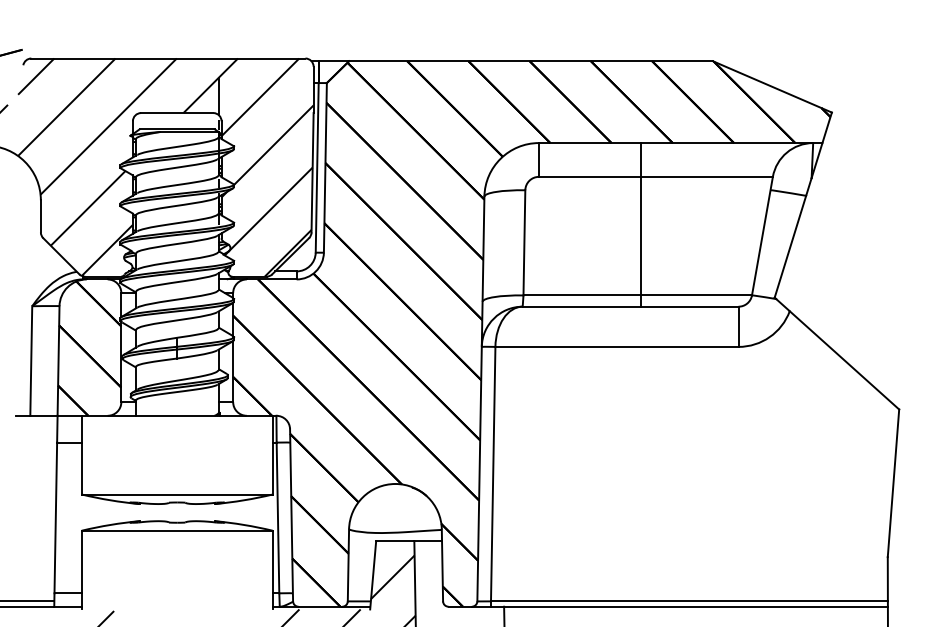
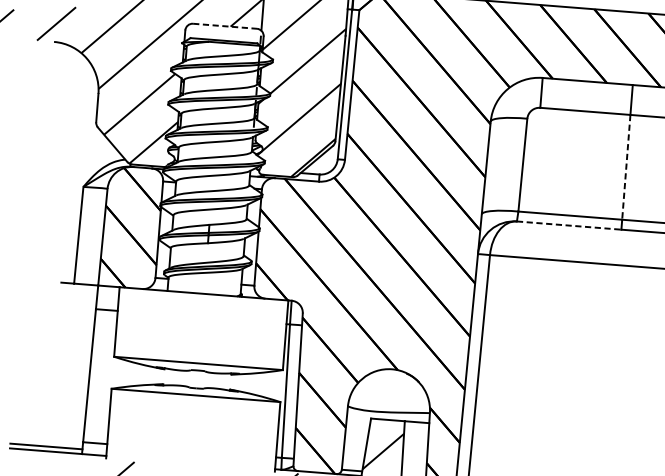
line: (177, 113) -> (225, 26), solid -> dashed
line: (640, 236) -> (625, 167), solid -> dashed
line: (582, 306) -> (569, 225), solid -> dashed

